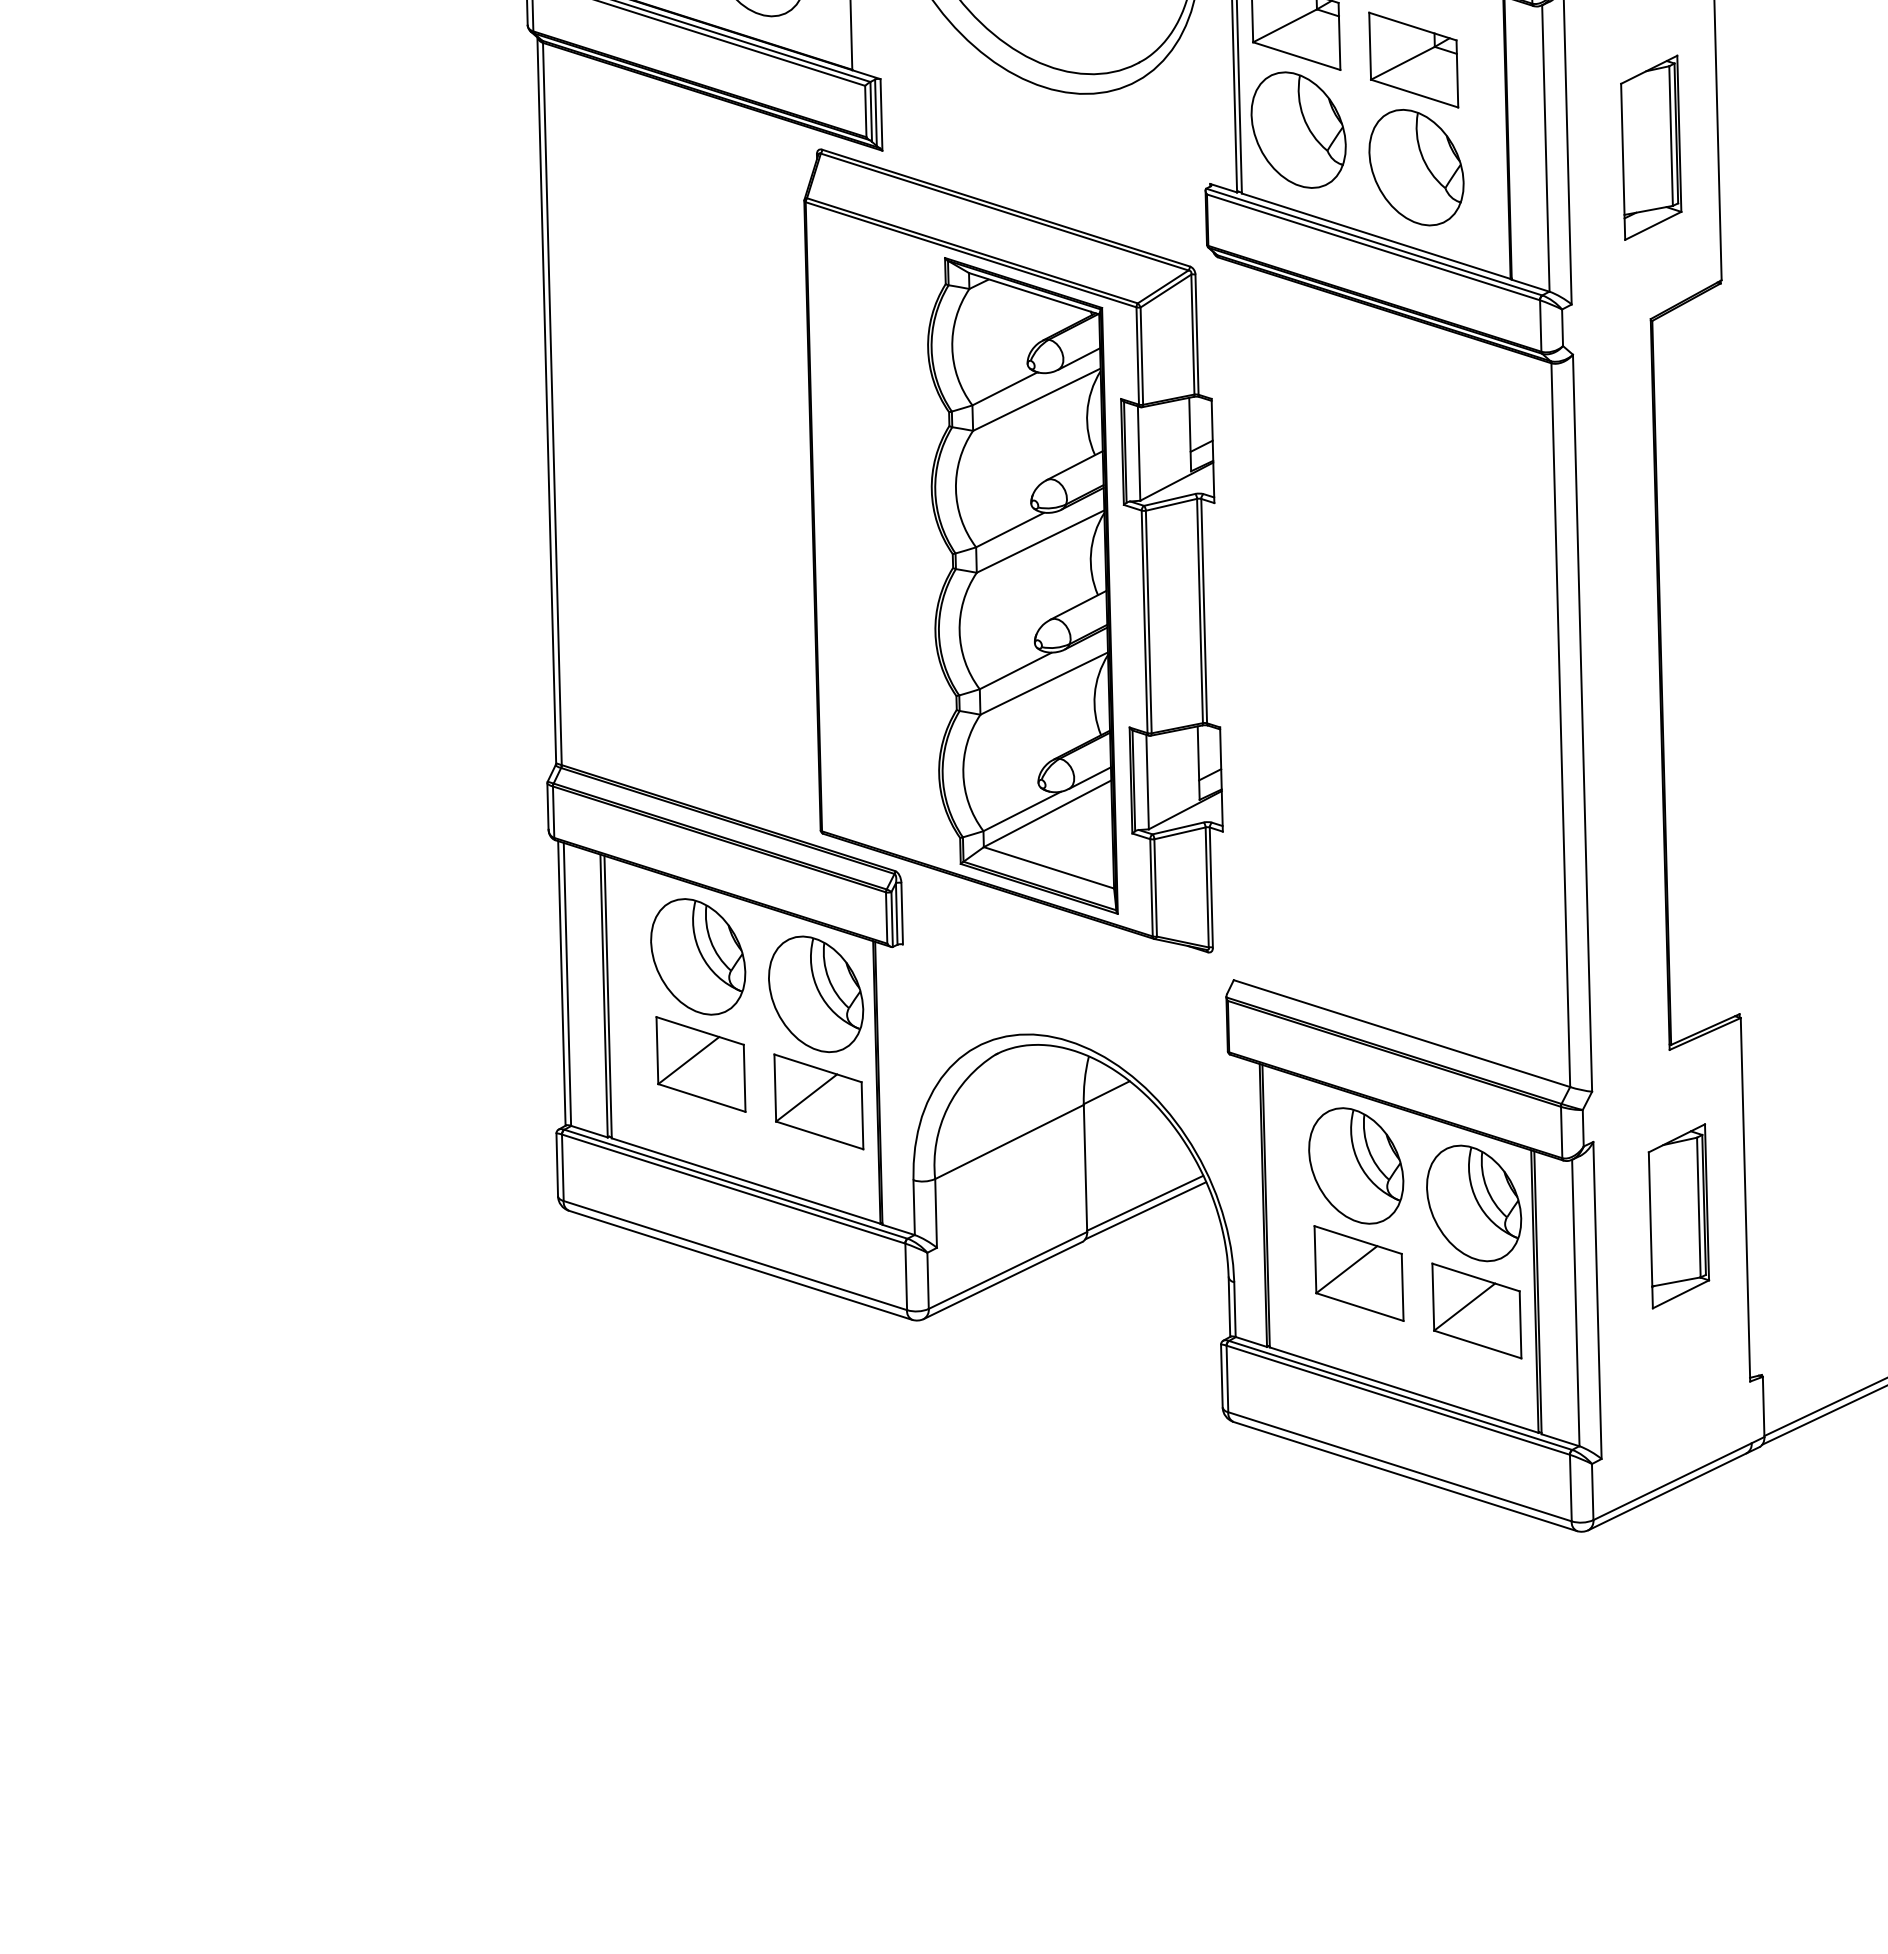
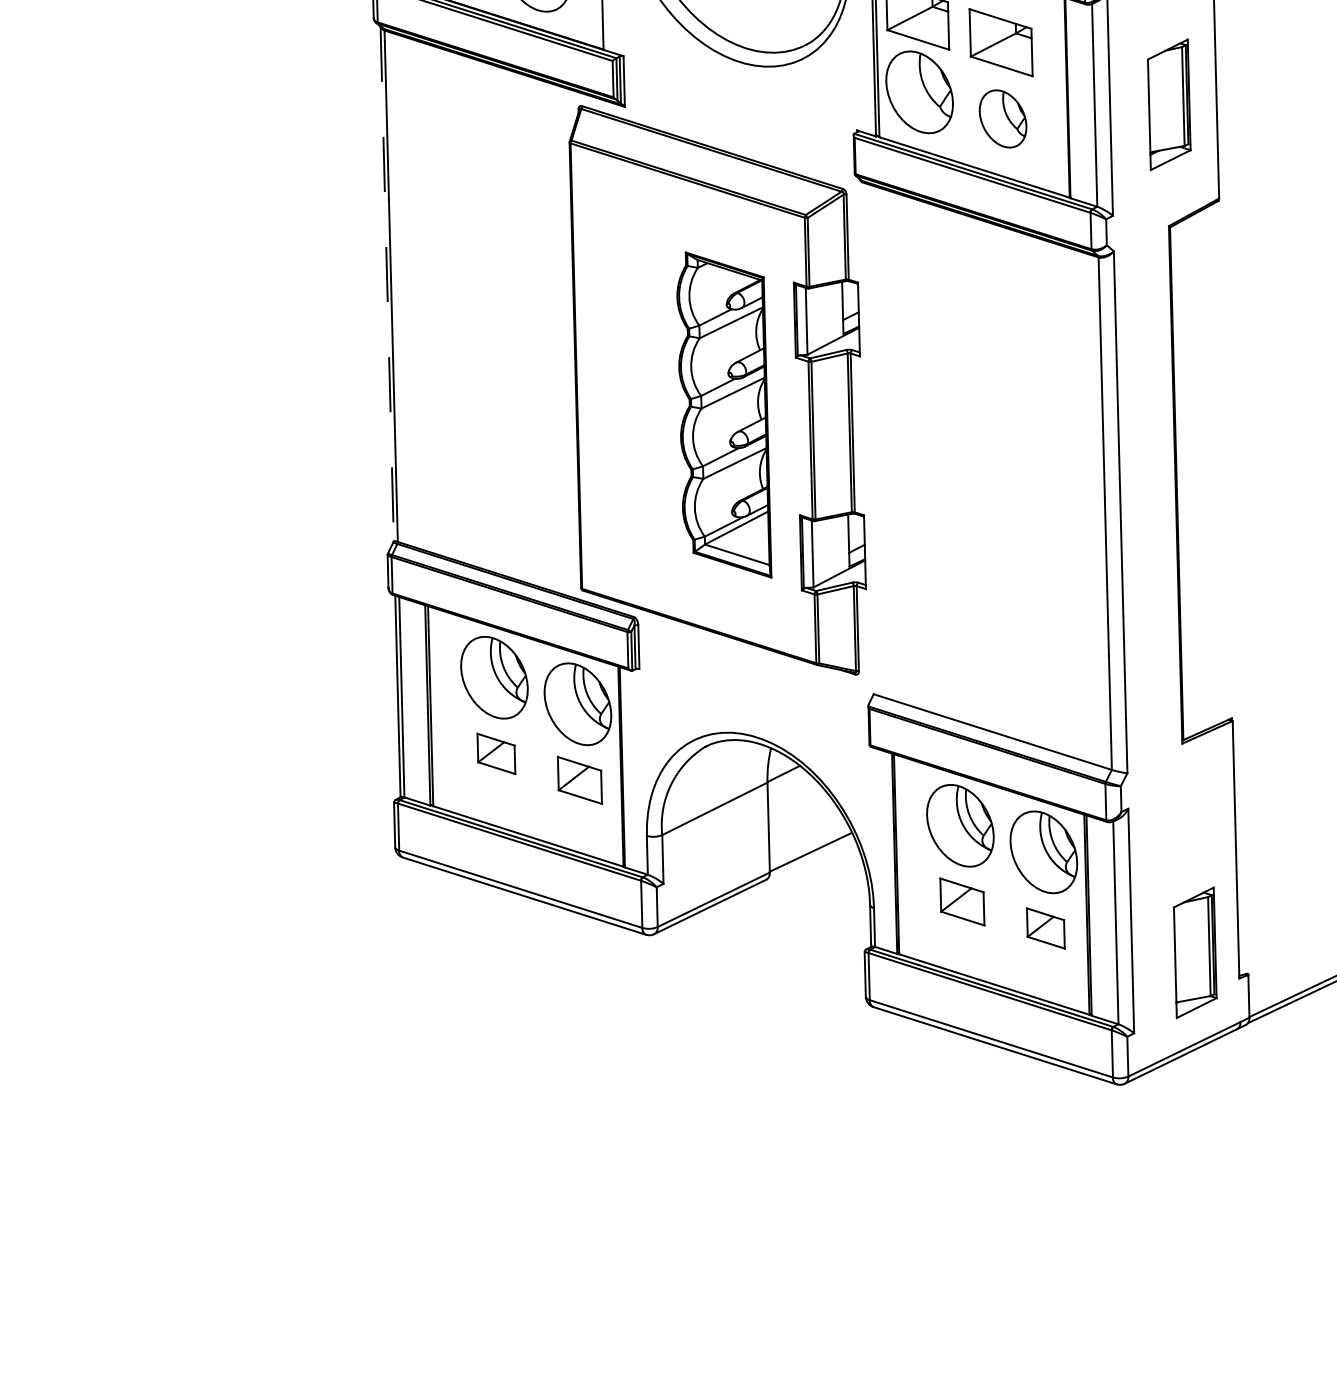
part: (1416, 167) -> (1003, 118), size x0.7
line: (546, 400) -> (387, 283), solid -> dashed
part: (1022, 585) -> (724, 414), size x0.7
part: (700, 1064) -> (496, 753), size x0.6
part: (818, 1101) -> (579, 780), size x0.7
line: (1145, 1210) -> (811, 857), removed
part: (1678, 1216) -> (1194, 952), moved
part: (1358, 1273) -> (962, 901), size x0.7
part: (1476, 1310) -> (1045, 928), size x0.6

